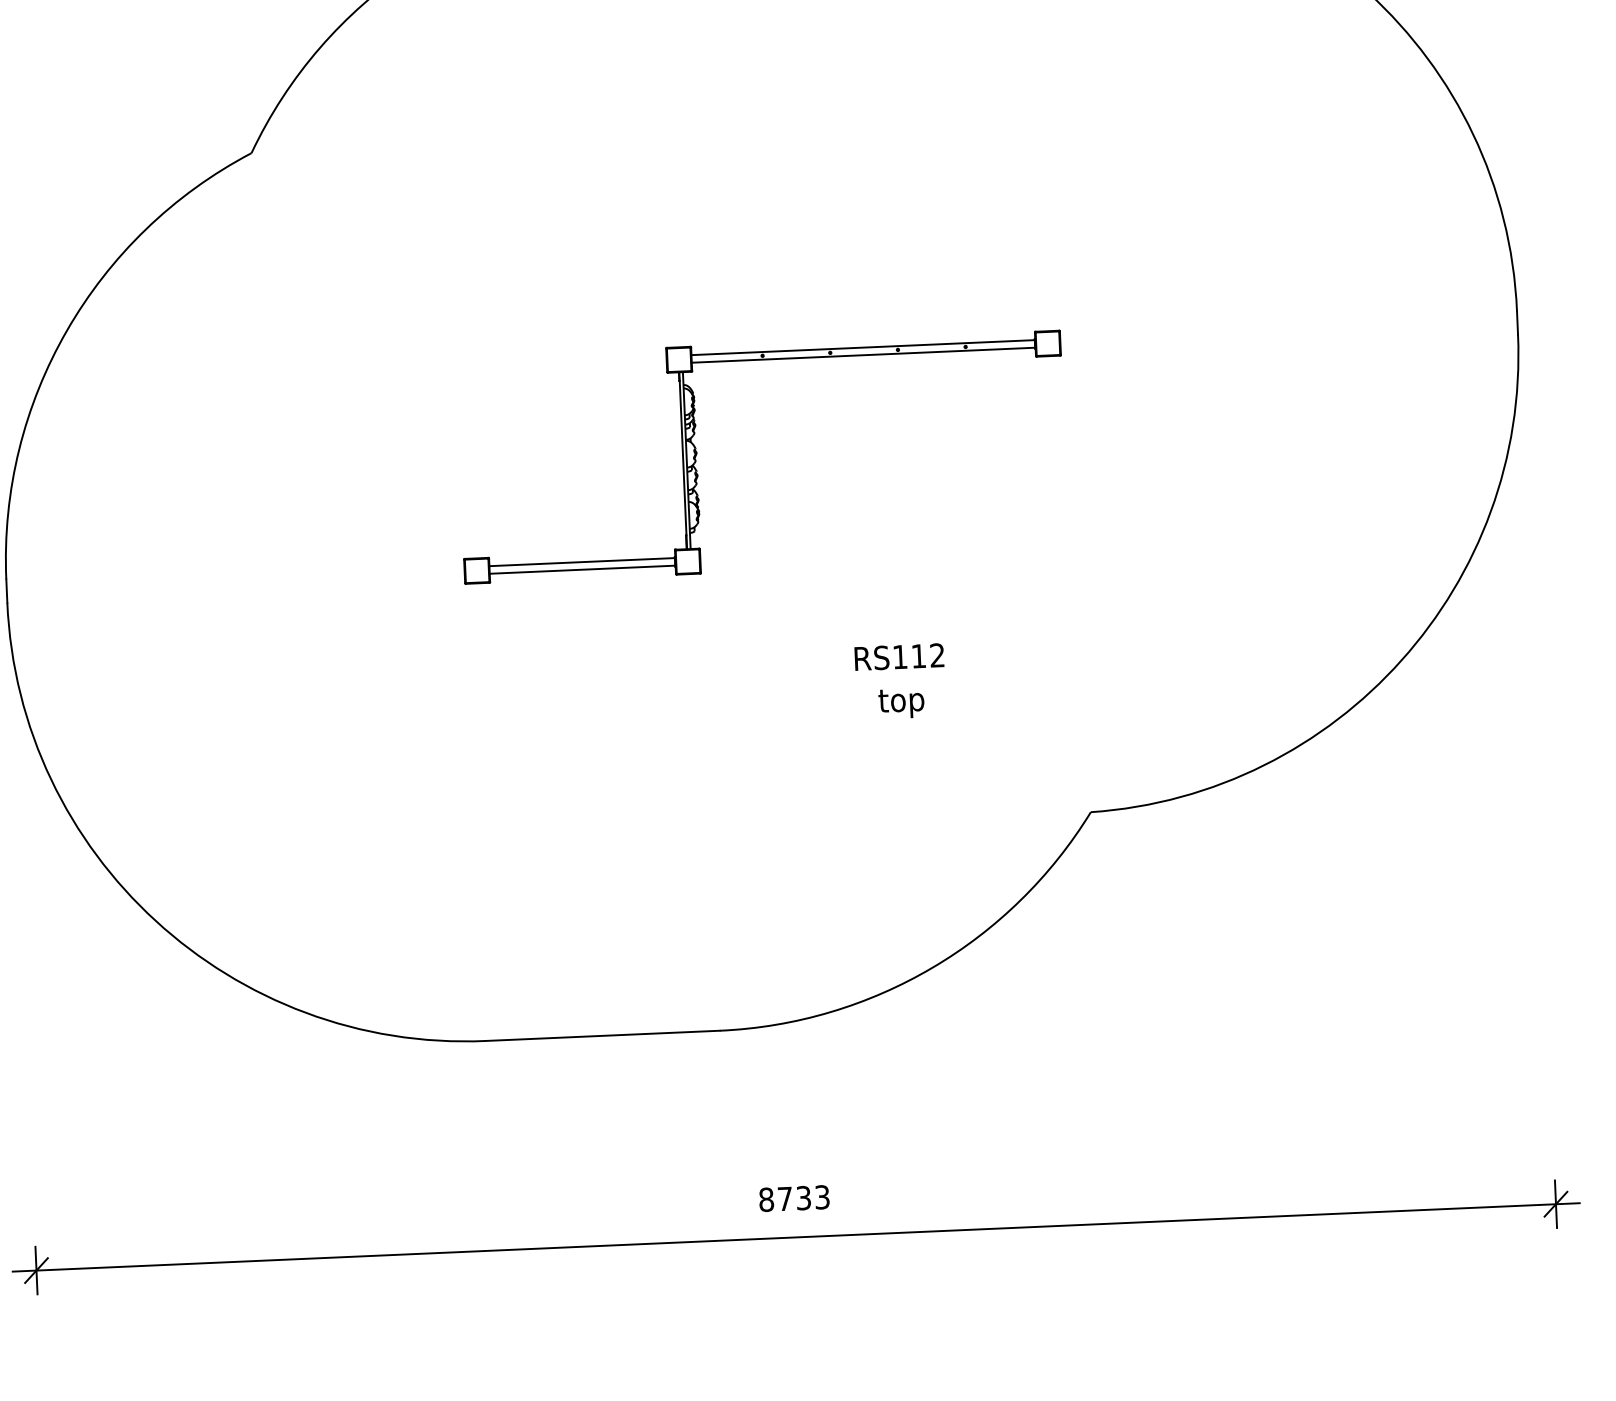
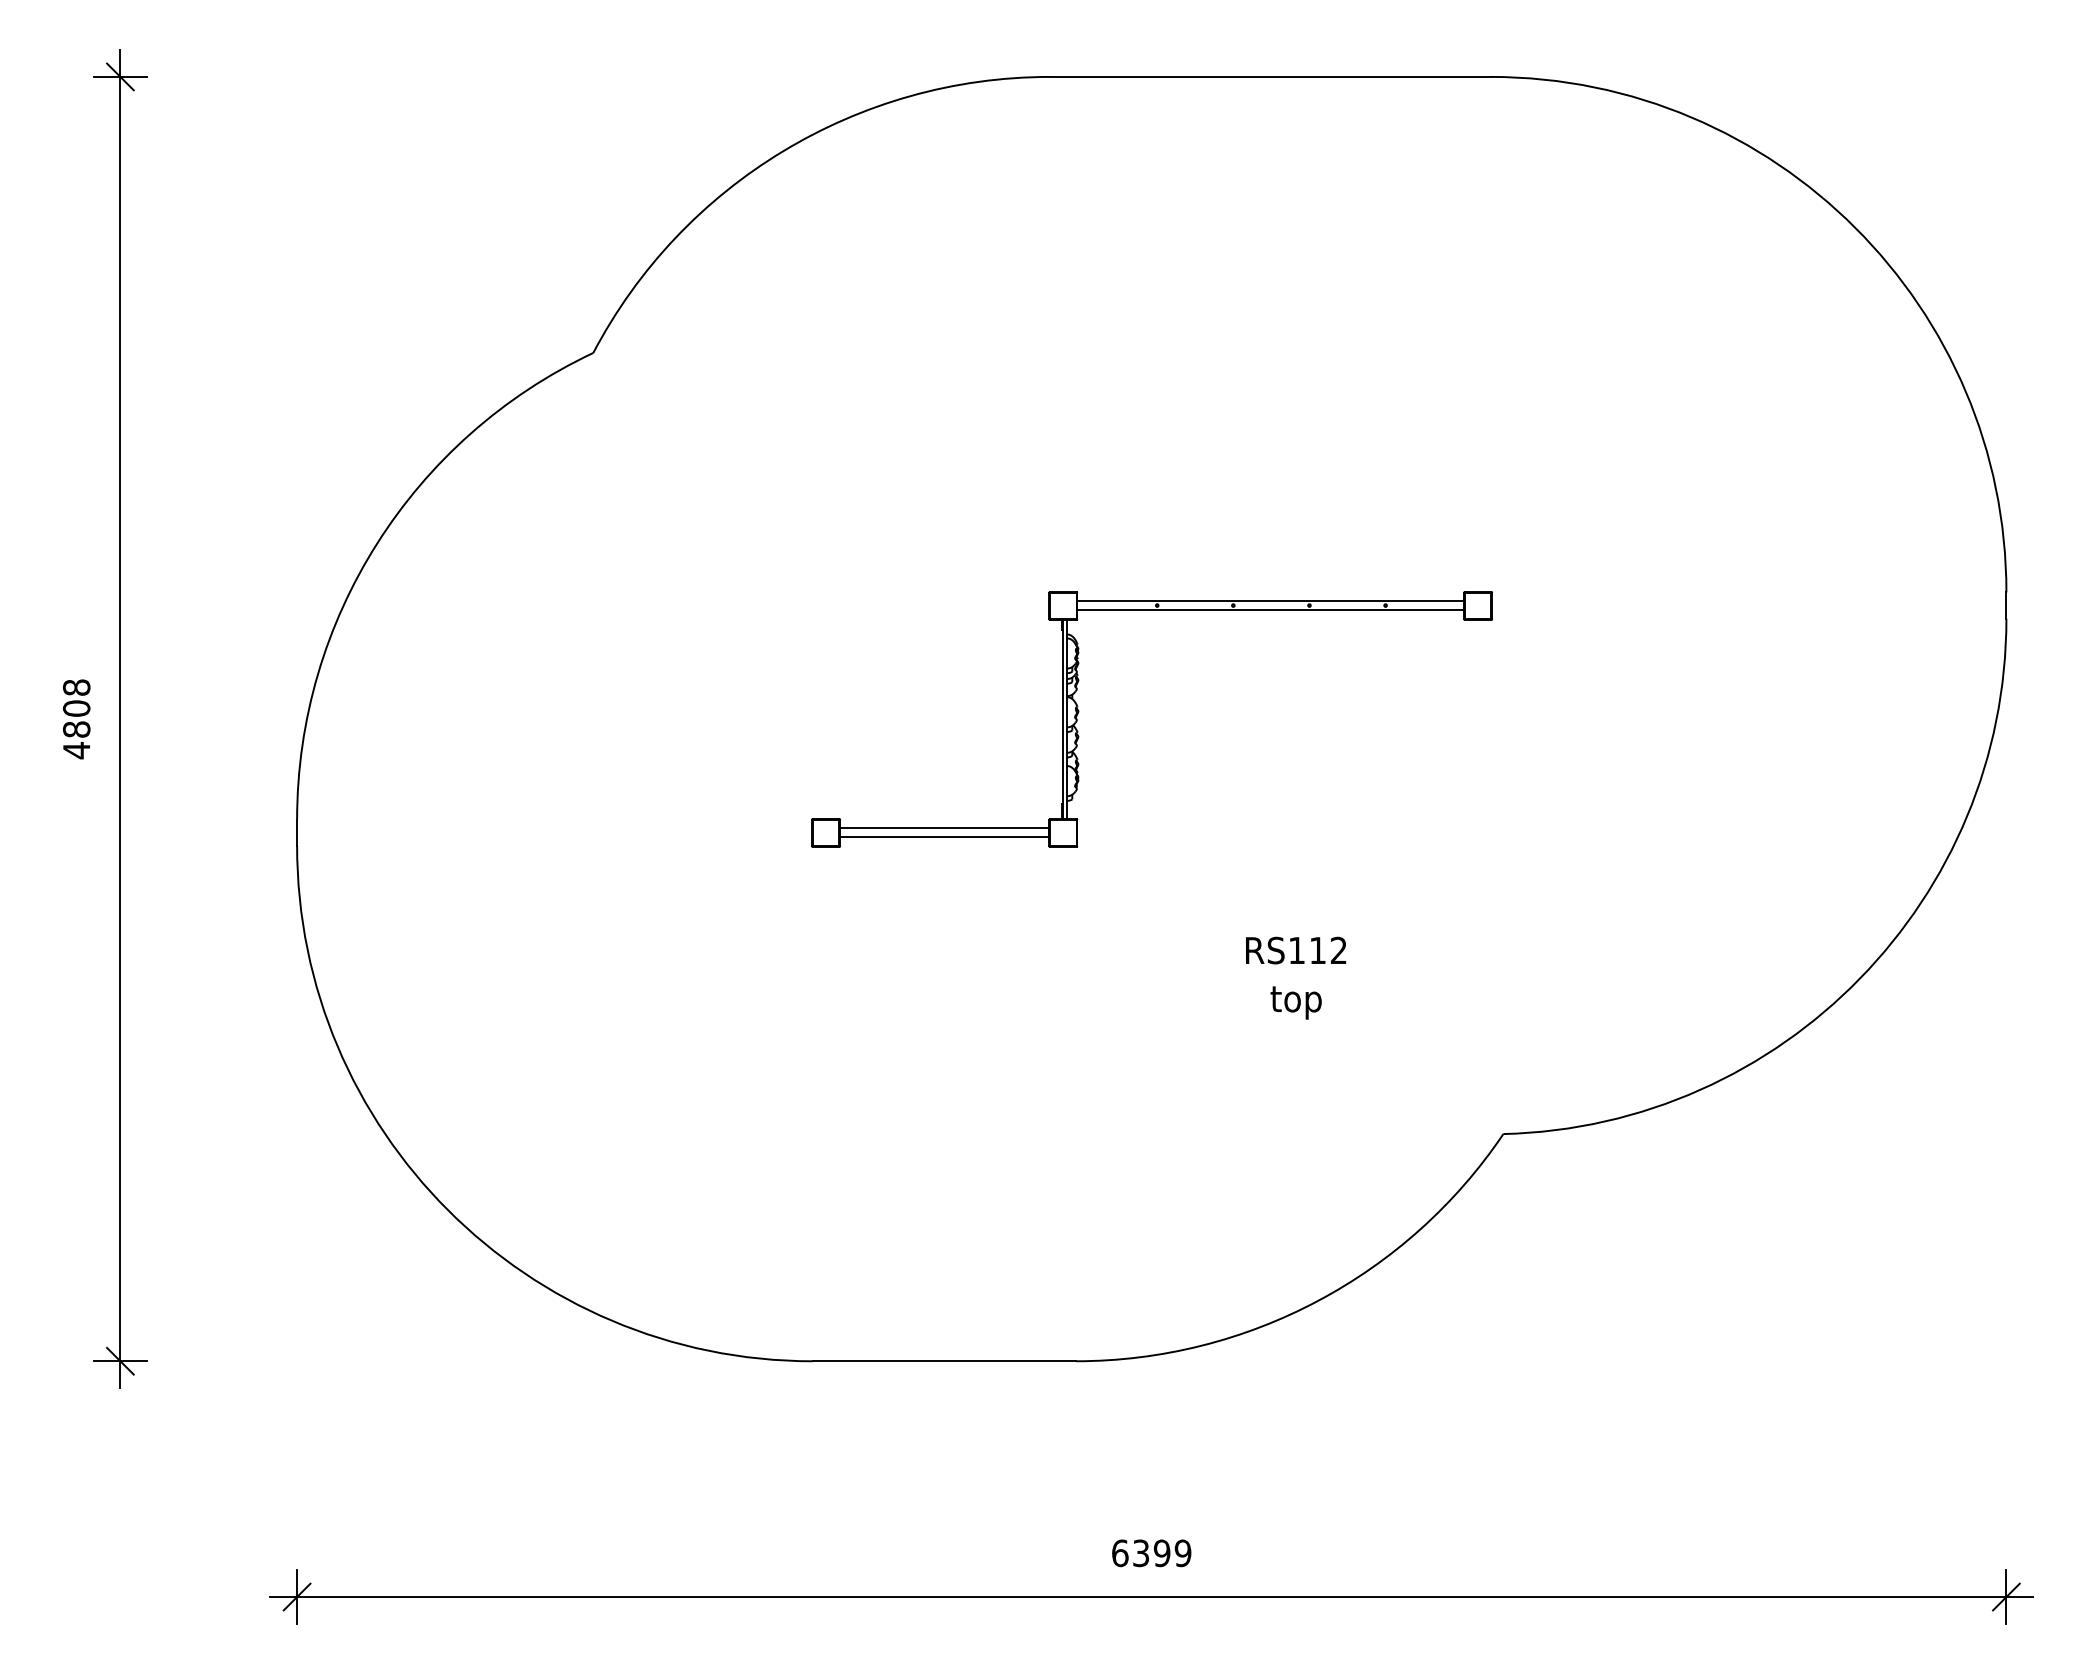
text: (794, 1198) -> (1151, 1553), 8733 -> 6399

